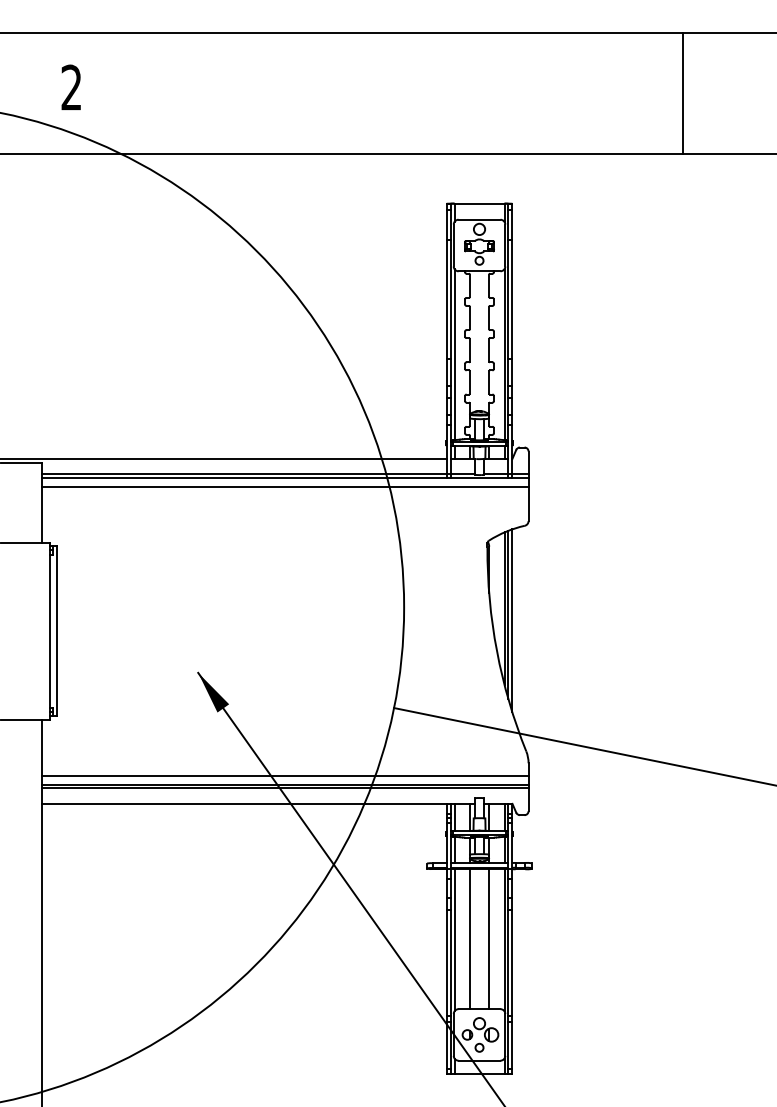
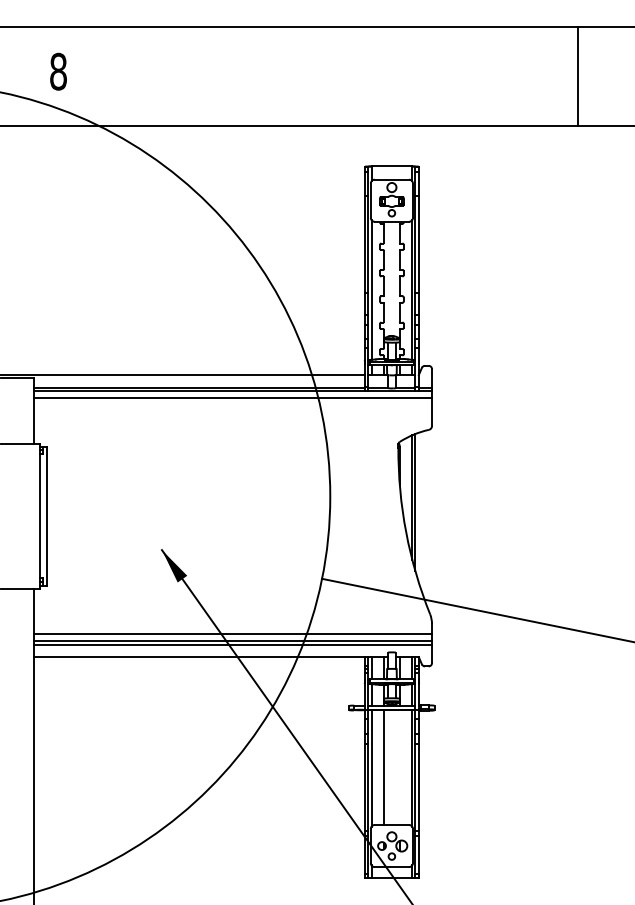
text: (71, 87) -> (58, 71), 2 -> 8
line: (683, 93) -> (578, 76), moved
line: (512, 620) -> (418, 507), removed
line: (488, 938) -> (399, 767), removed

